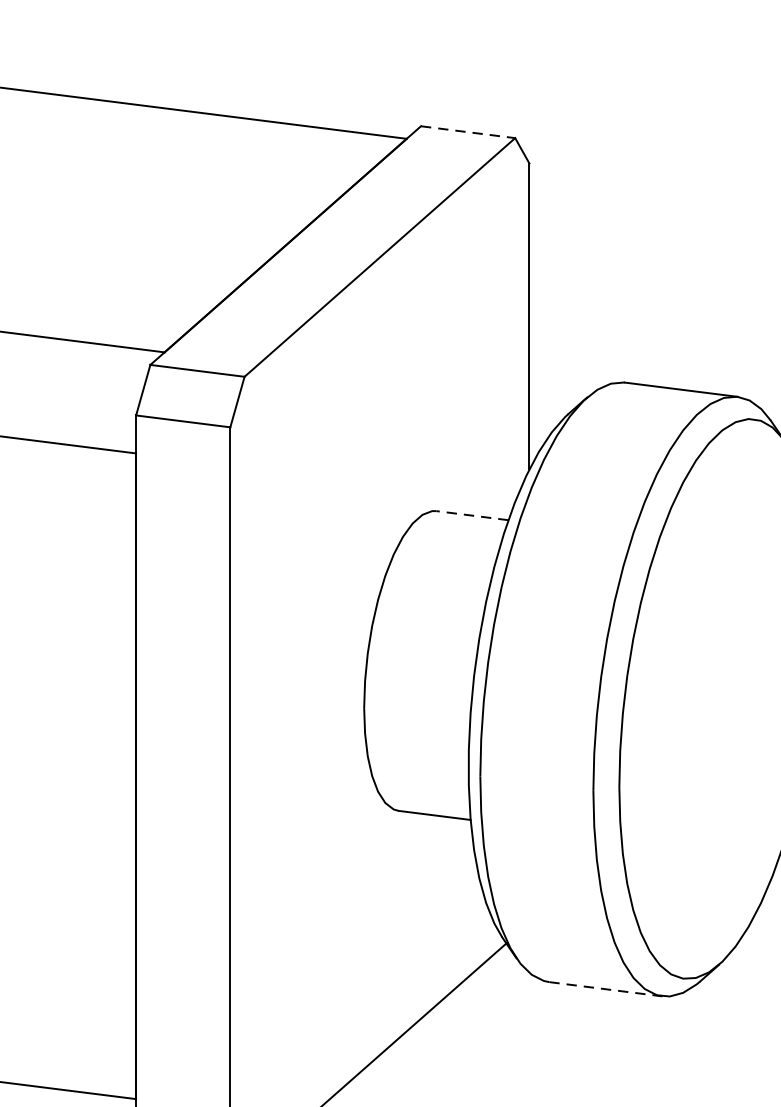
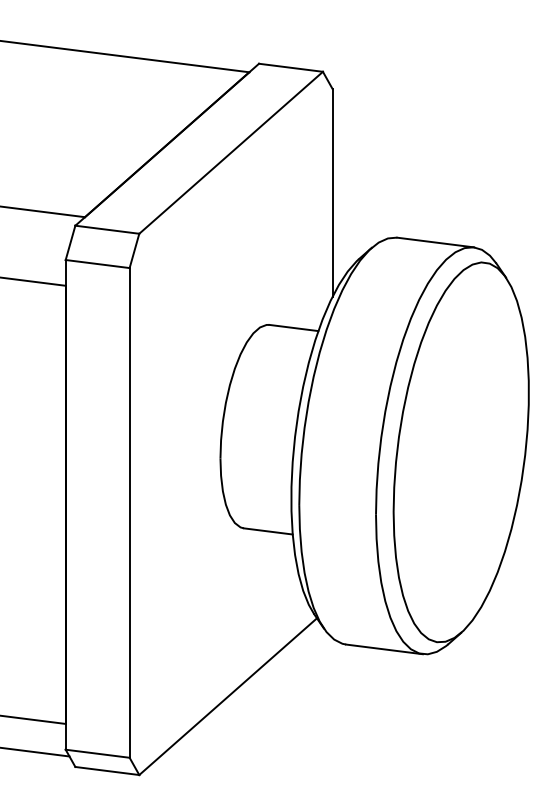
line: (468, 131) -> (291, 67), dashed -> solid
line: (471, 516) -> (293, 328), dashed -> solid
line: (605, 989) -> (384, 649), dashed -> solid

